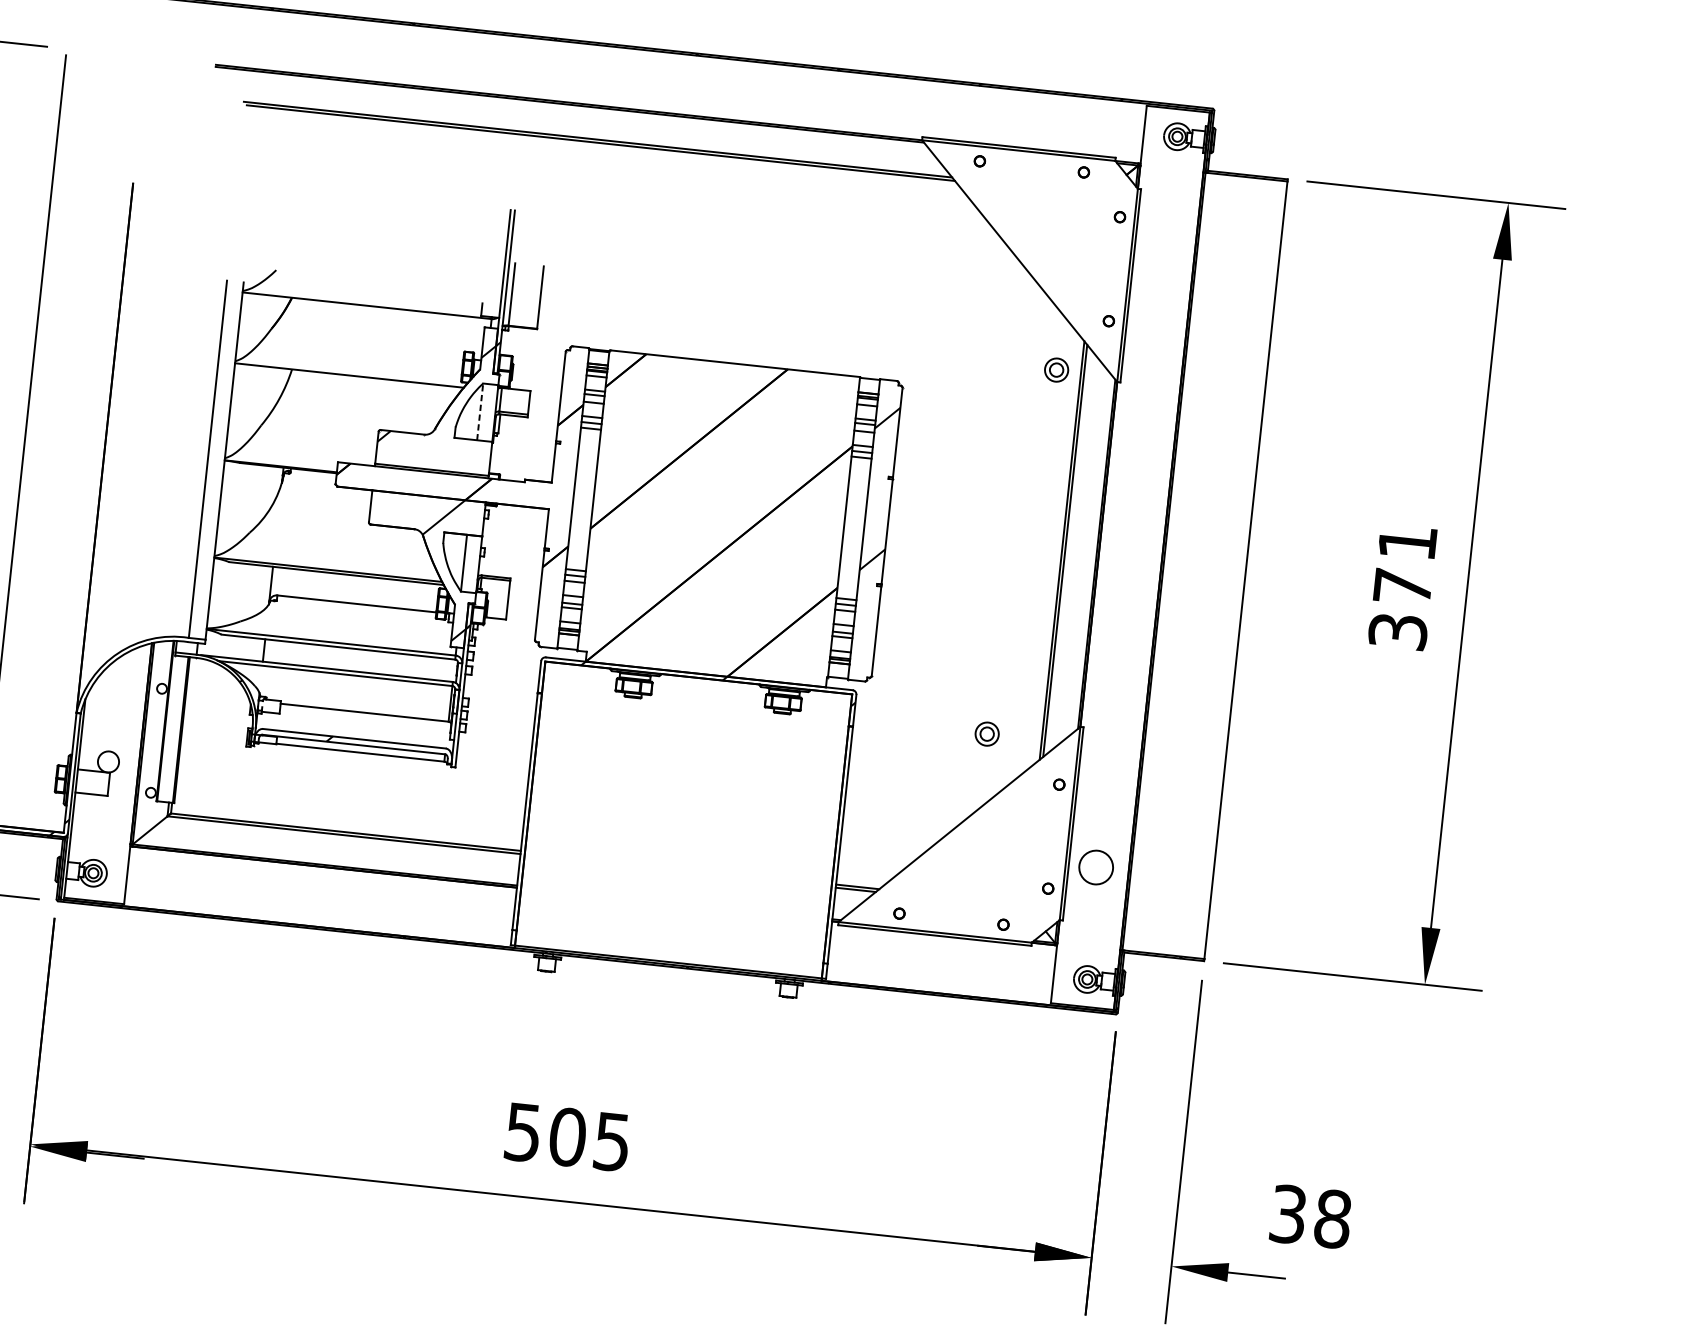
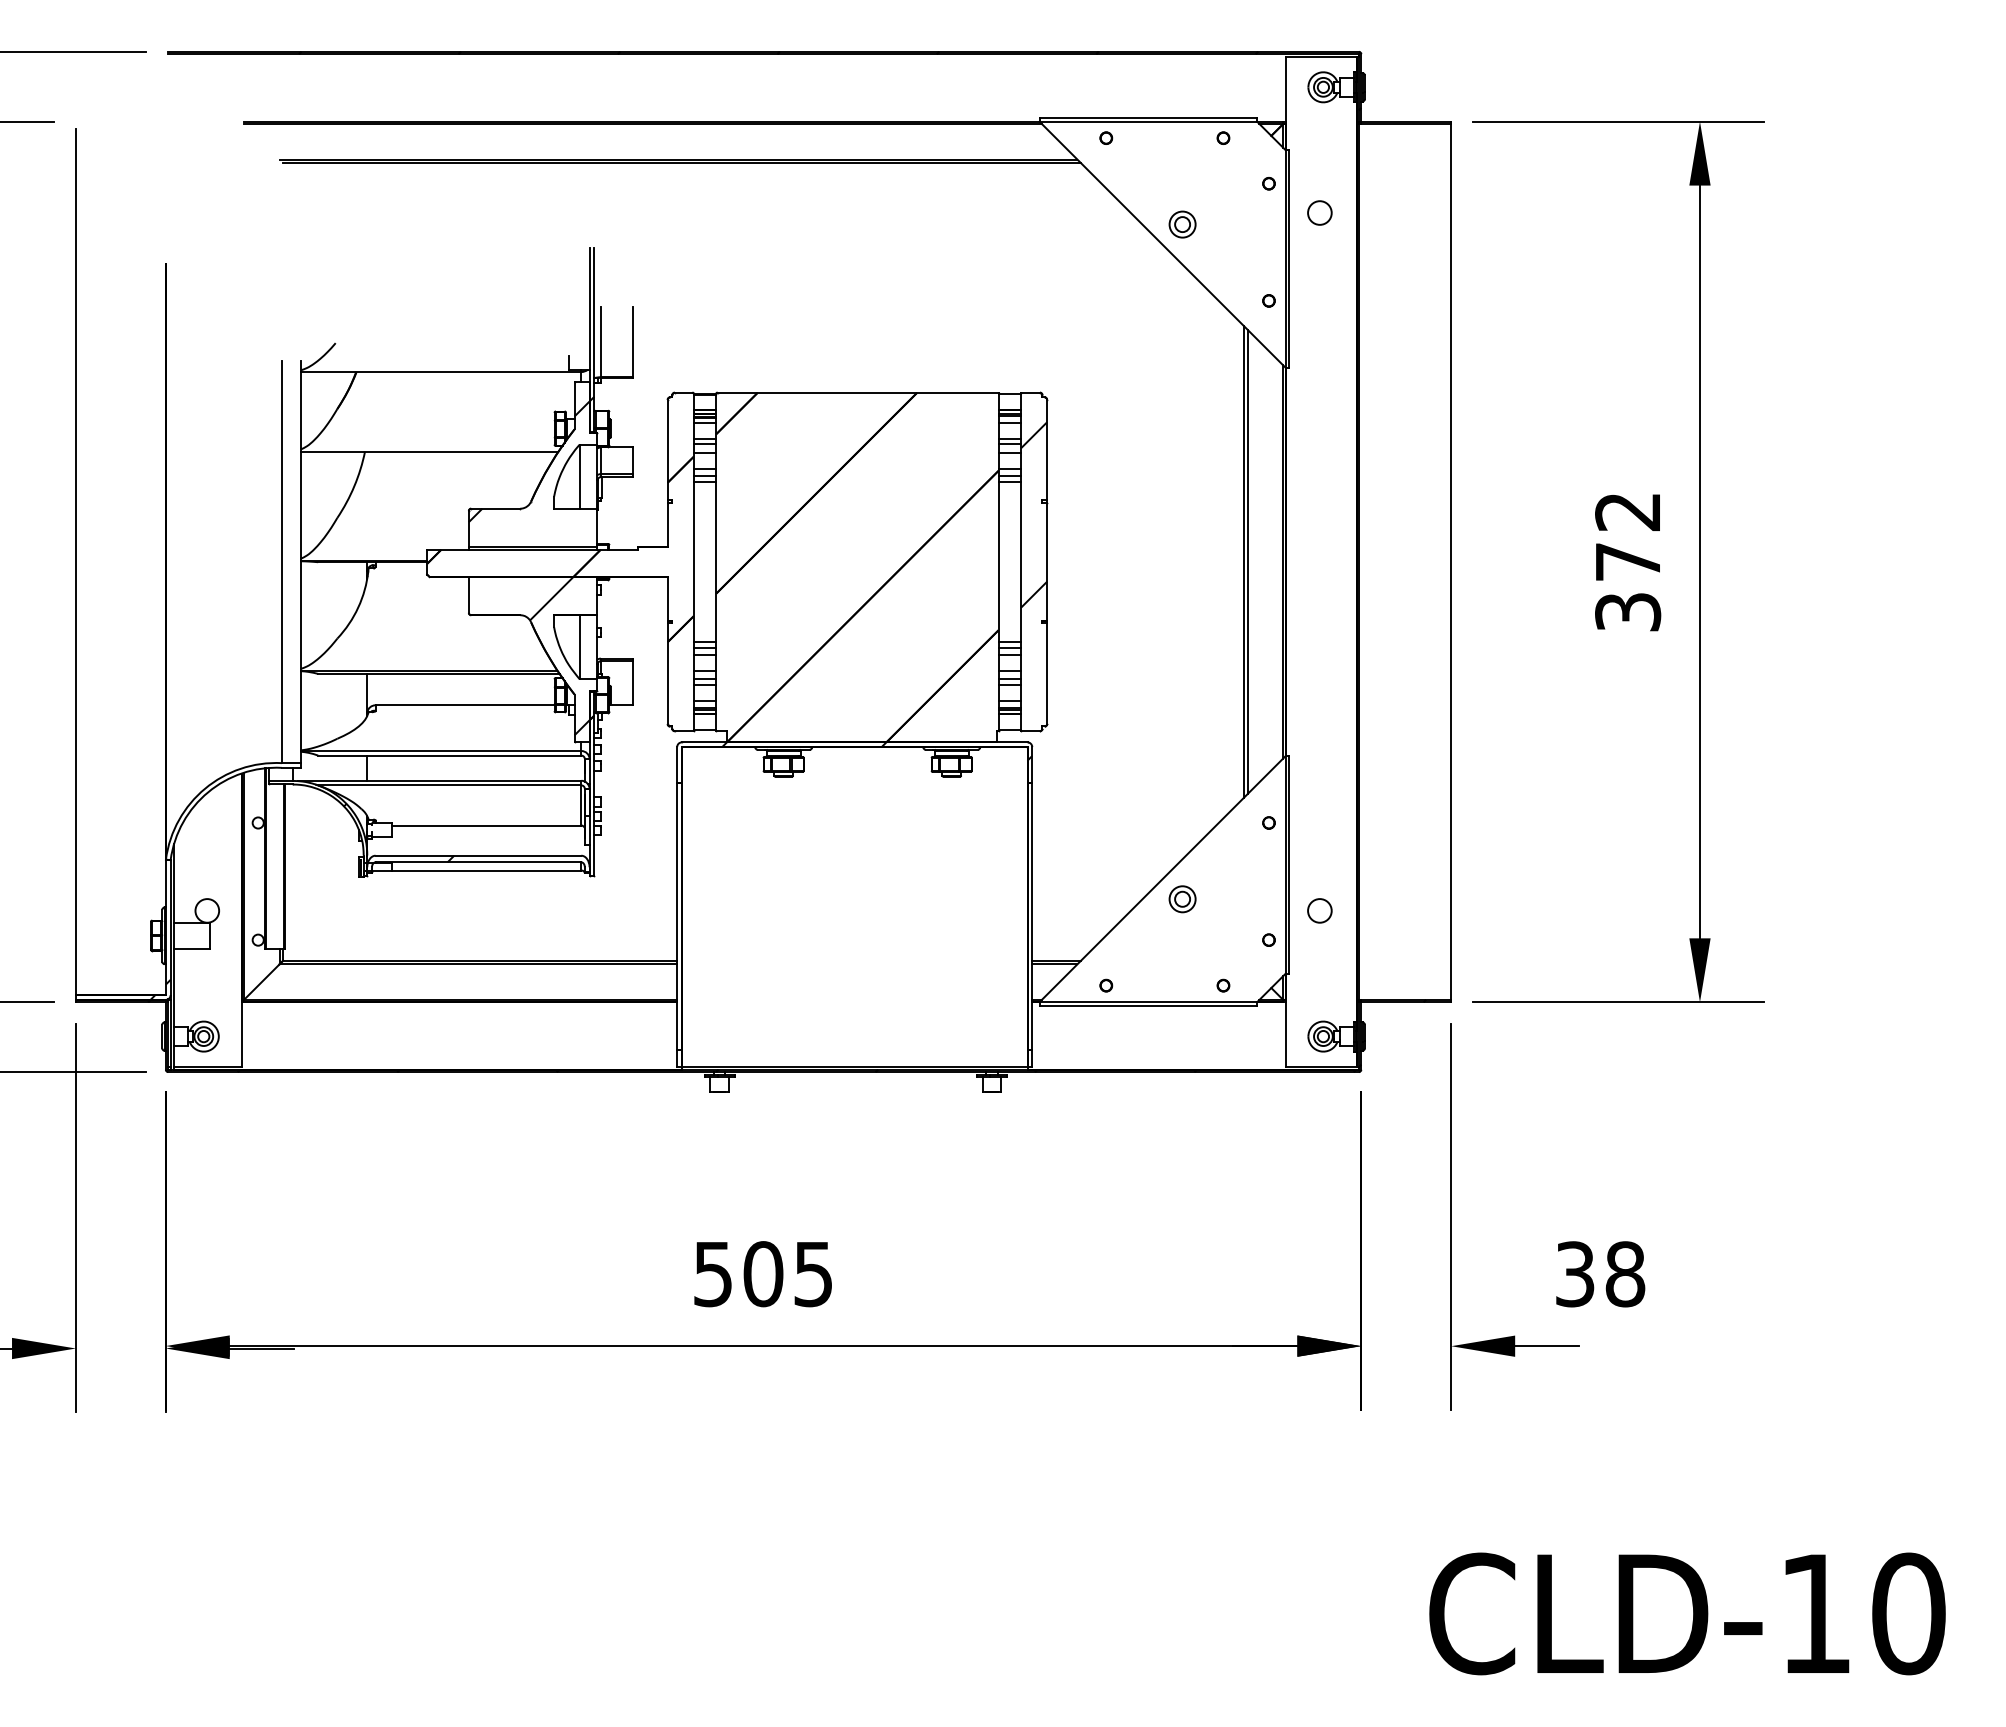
circle: (1162, 247) -> (1319, 212), added
part: (1056, 370) -> (1182, 224), moved
line: (480, 411) -> (579, 476), dashed -> solid
text: (1407, 543) -> (1627, 512), 371 -> 372
part: (987, 734) -> (1182, 899), moved
circle: (1095, 867) -> (1319, 910), size x0.62

